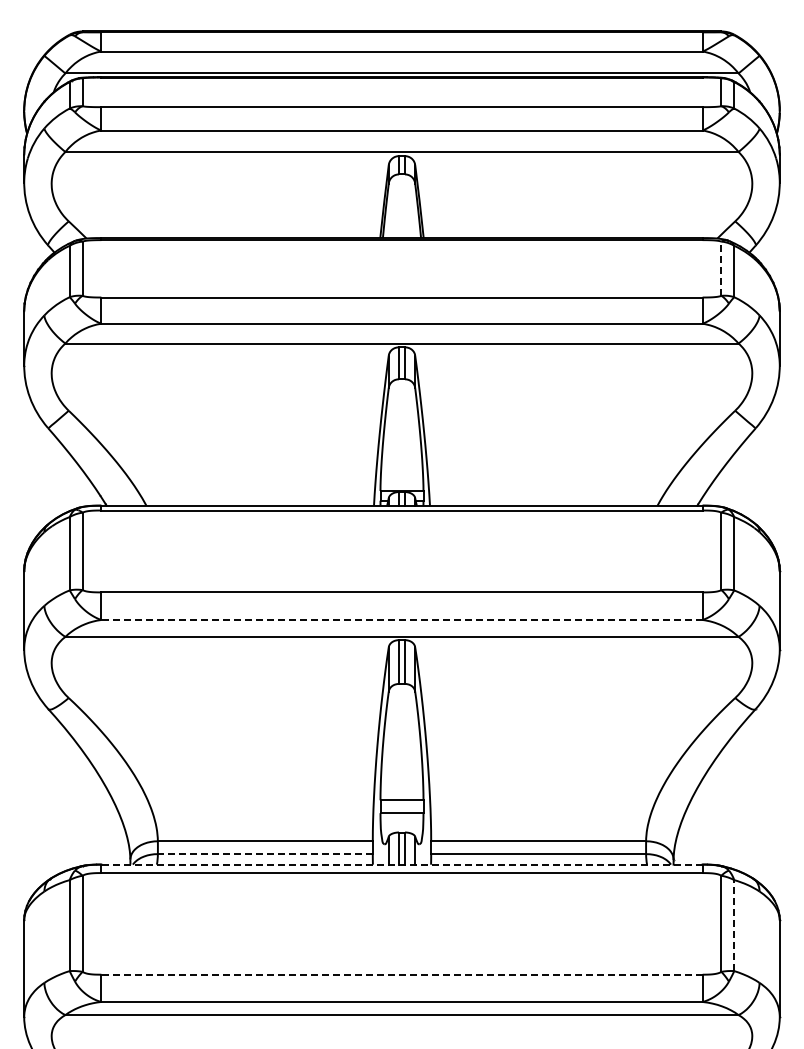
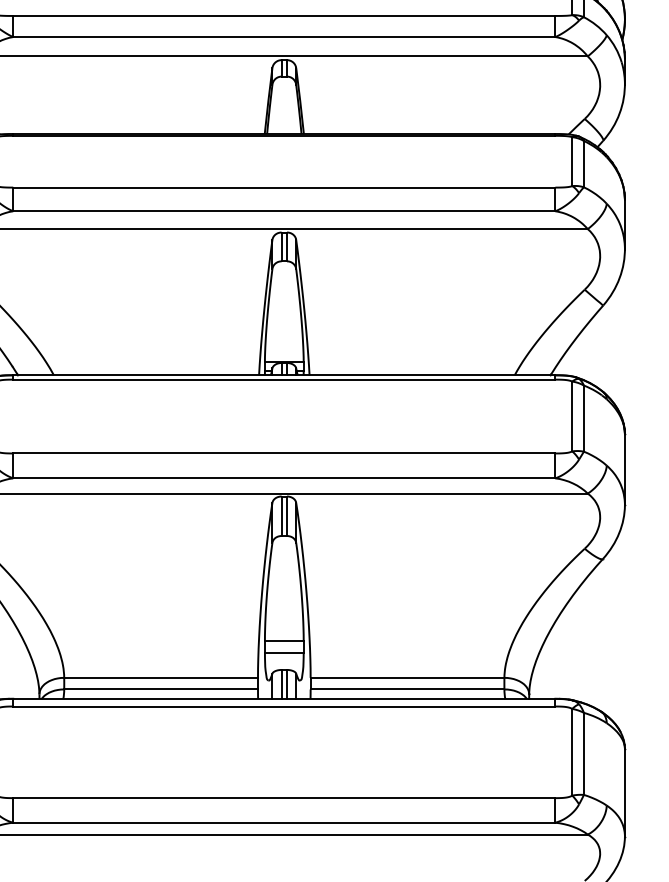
line: (721, 268) -> (572, 161), dashed -> solid
line: (401, 619) -> (283, 477), dashed -> solid
line: (264, 854) -> (160, 689), dashed -> solid
line: (401, 864) -> (283, 698), dashed -> solid
line: (734, 925) -> (584, 753), dashed -> solid
line: (402, 974) -> (284, 797), dashed -> solid

